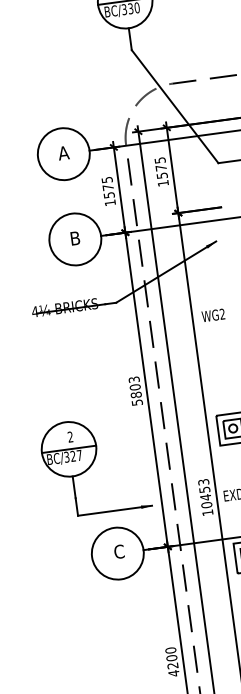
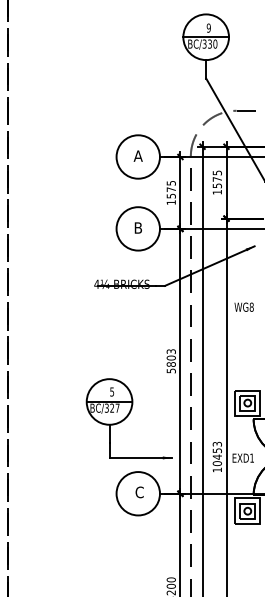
text: (222, 313) -> (251, 306), WG2 -> WG8
text: (70, 436) -> (112, 391), 2 -> 5

